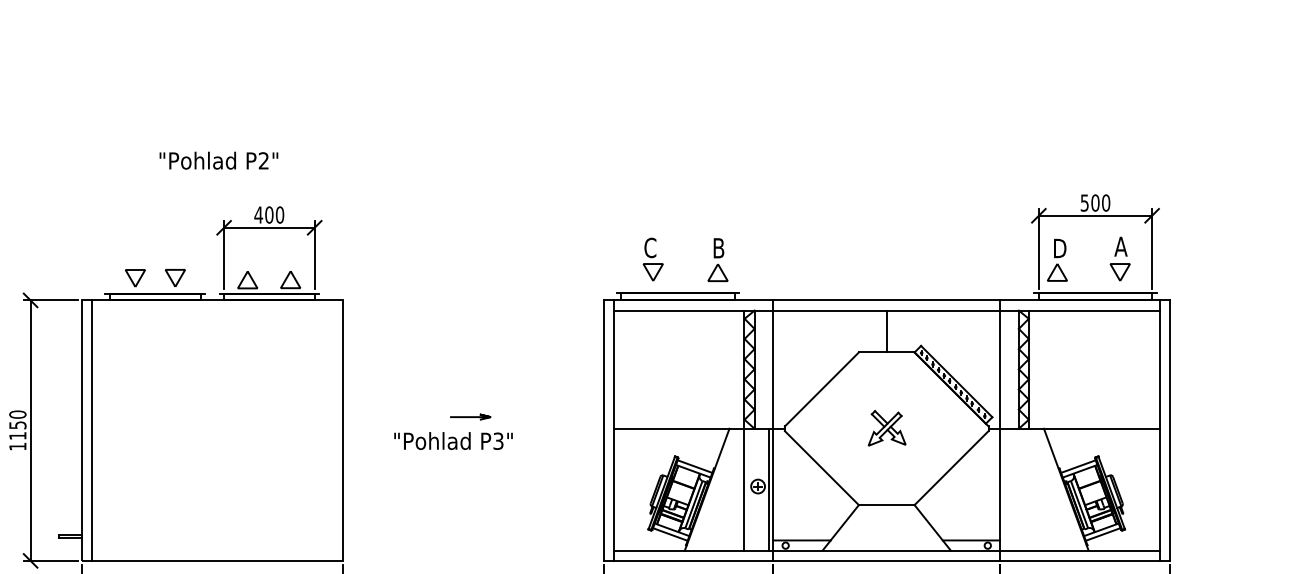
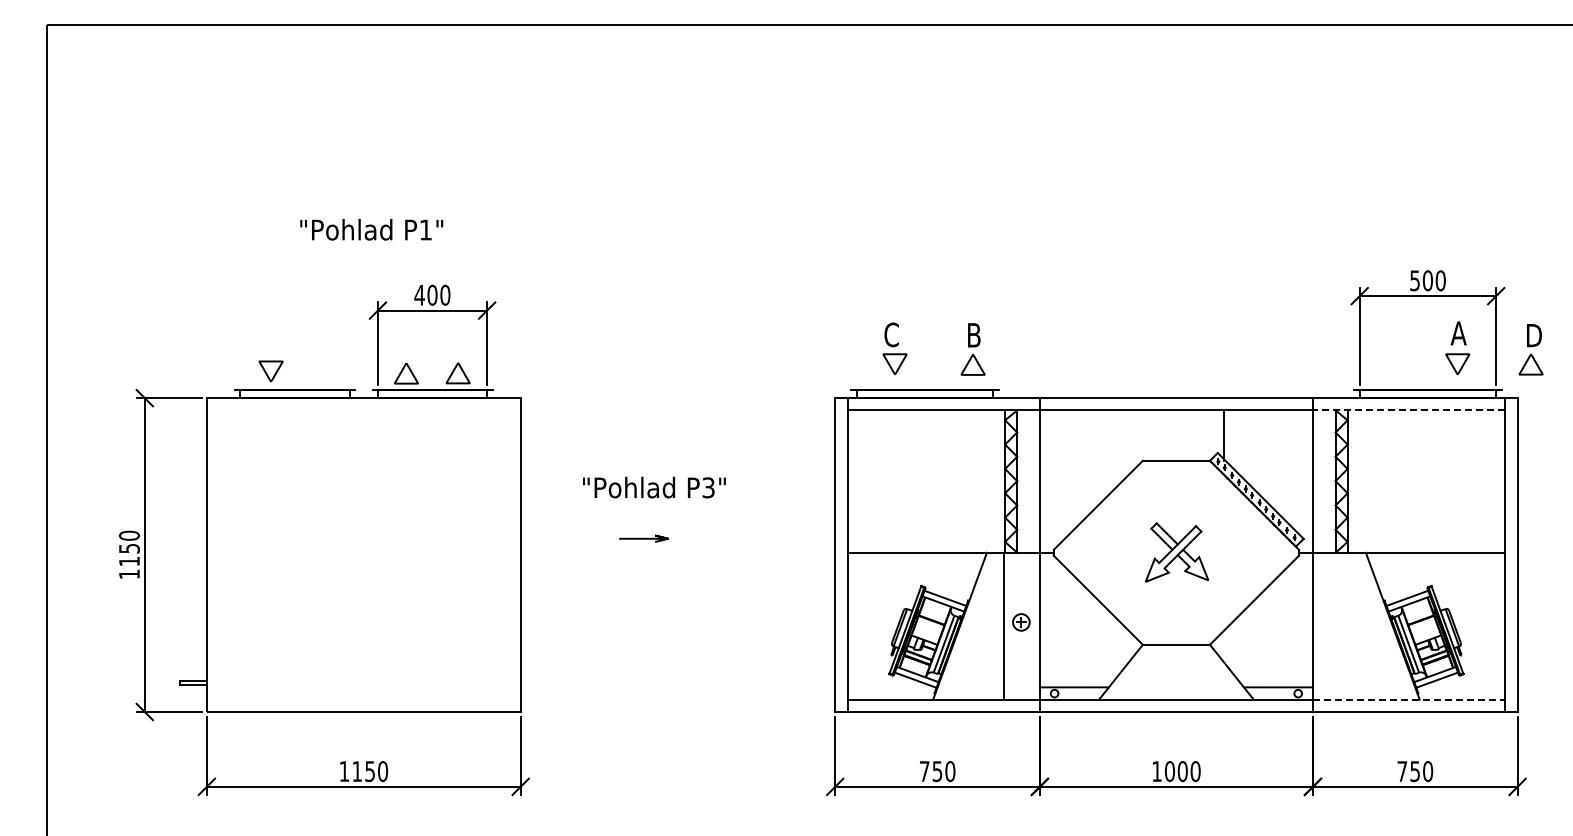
text: (263, 160) -> (425, 229), P2" -> P1"
part: (1056, 260) -> (1530, 349), moved
part: (174, 277) -> (318, 370), removed
line: (1079, 310) -> (1408, 410), solid -> dashed
line: (886, 331) -> (1224, 435), moved
line: (470, 416) -> (643, 538), moved
part: (886, 427) -> (1176, 551), size x1.4
line: (92, 430) -> (219, 554), removed
text: (453, 440) -> (654, 487), moved
line: (768, 489) -> (1034, 625), removed
line: (1080, 550) -> (1409, 699), solid -> dashed

